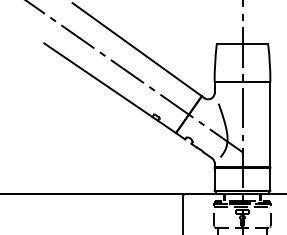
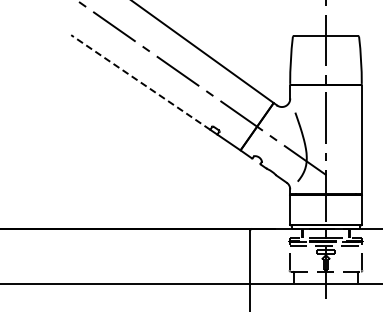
line: (98, 80) -> (140, 82), solid -> dashed

